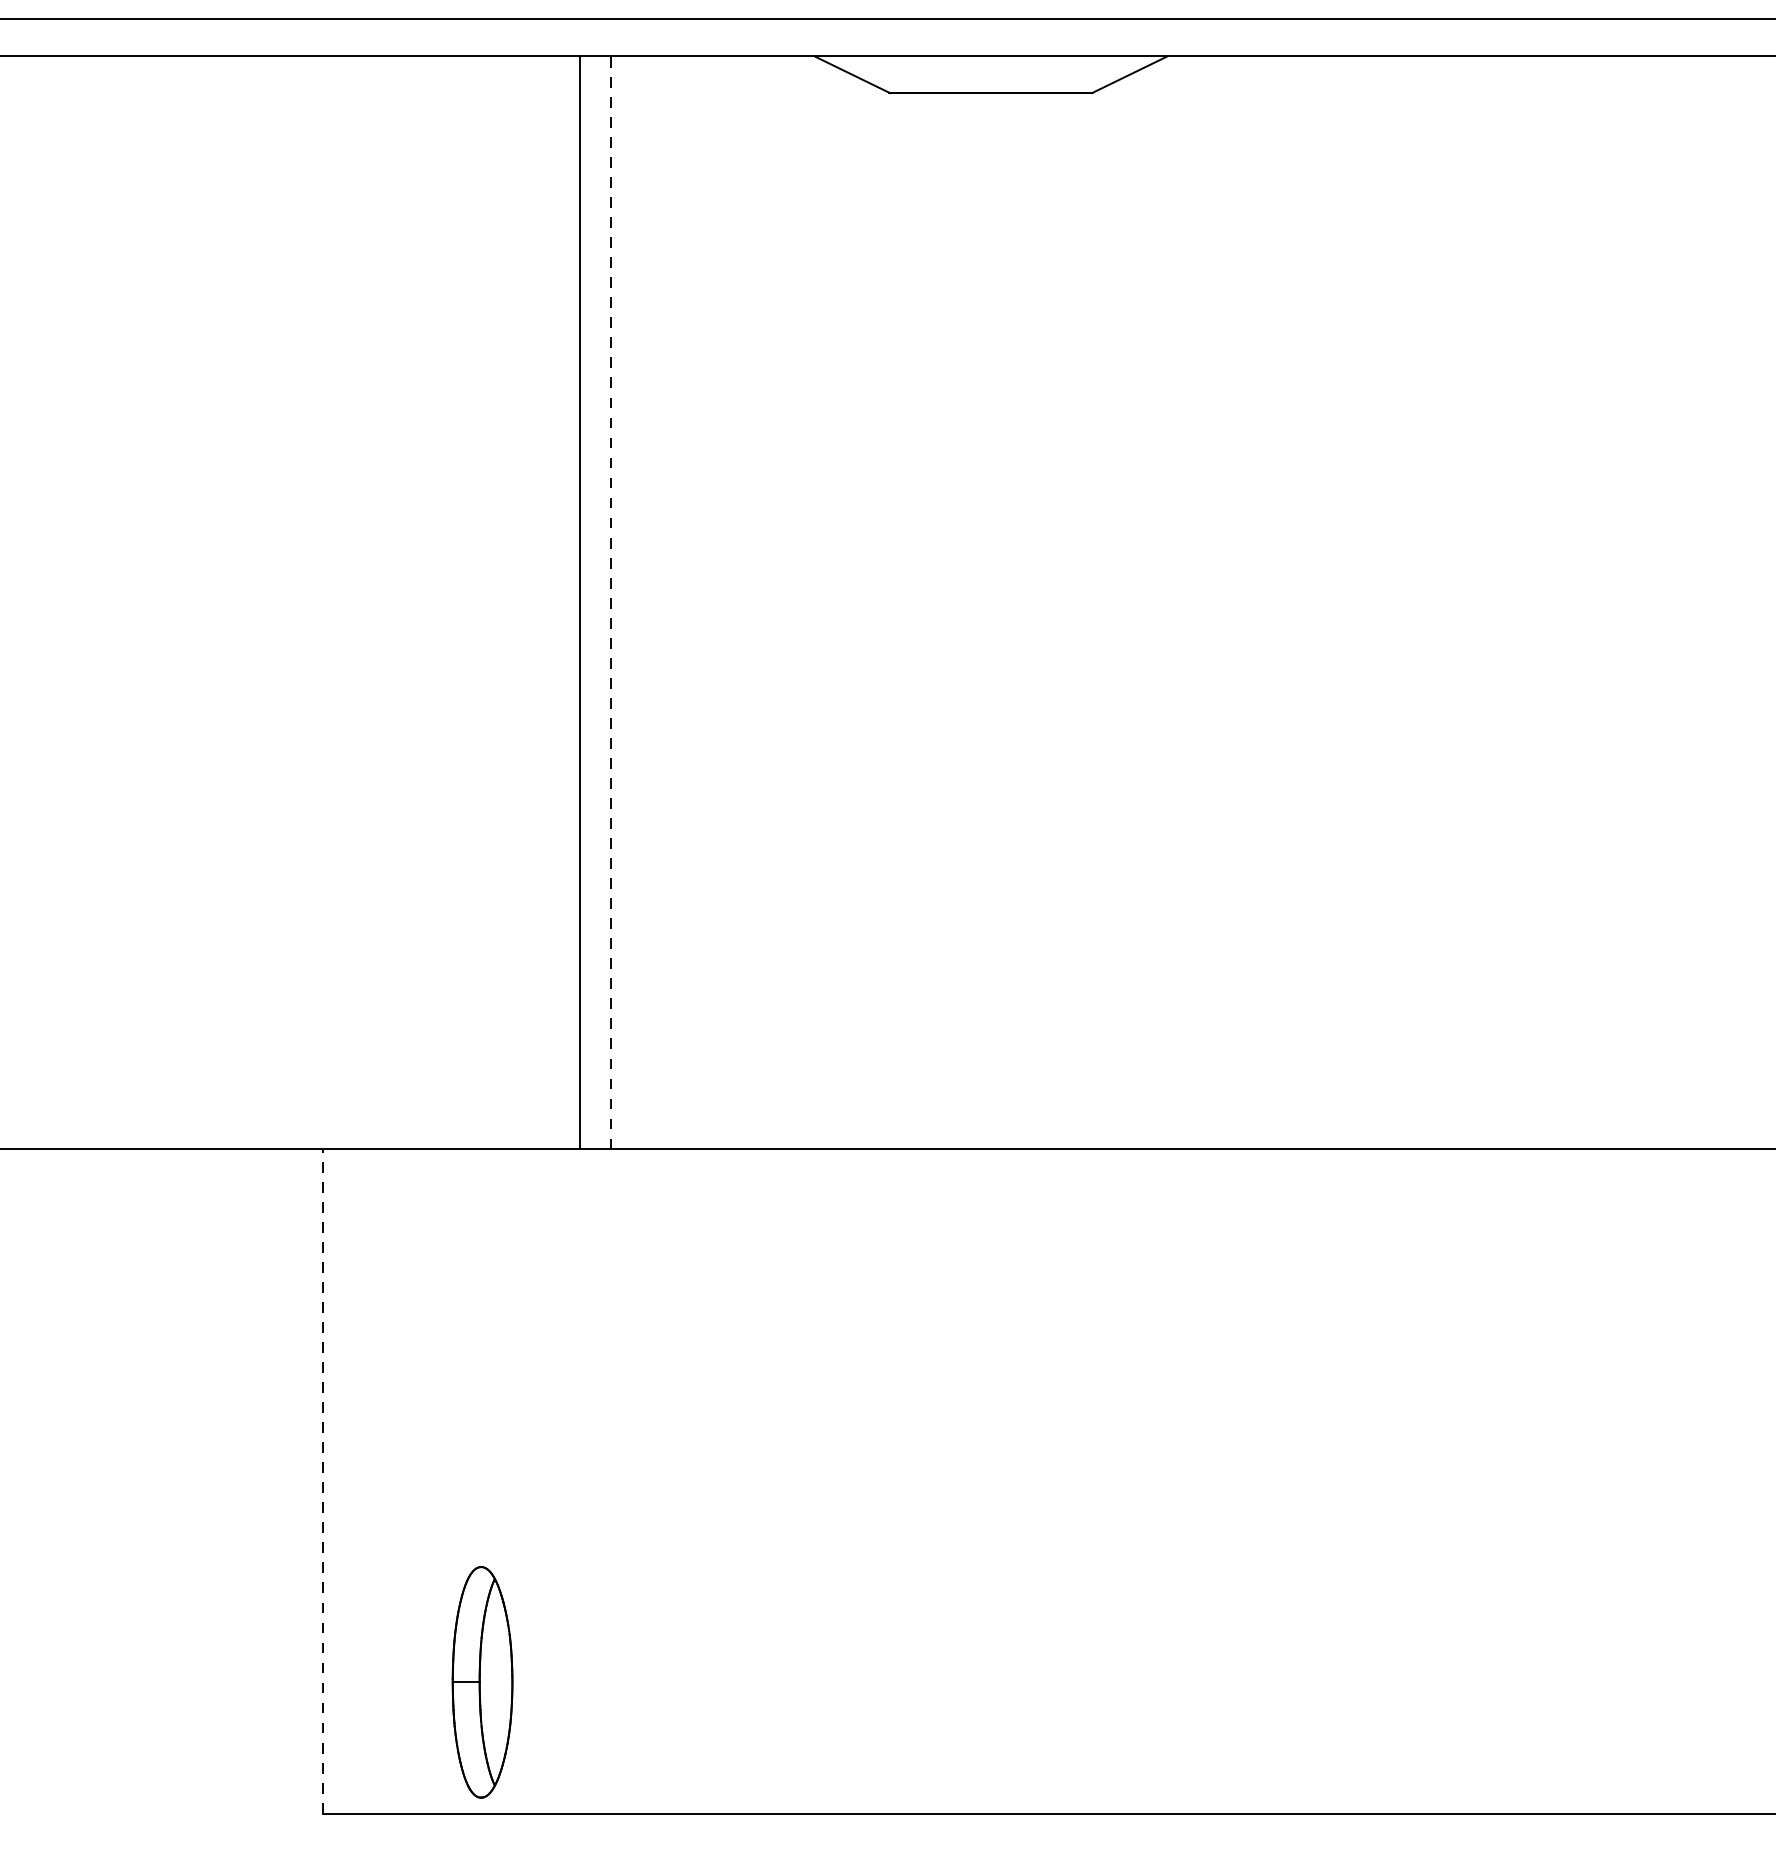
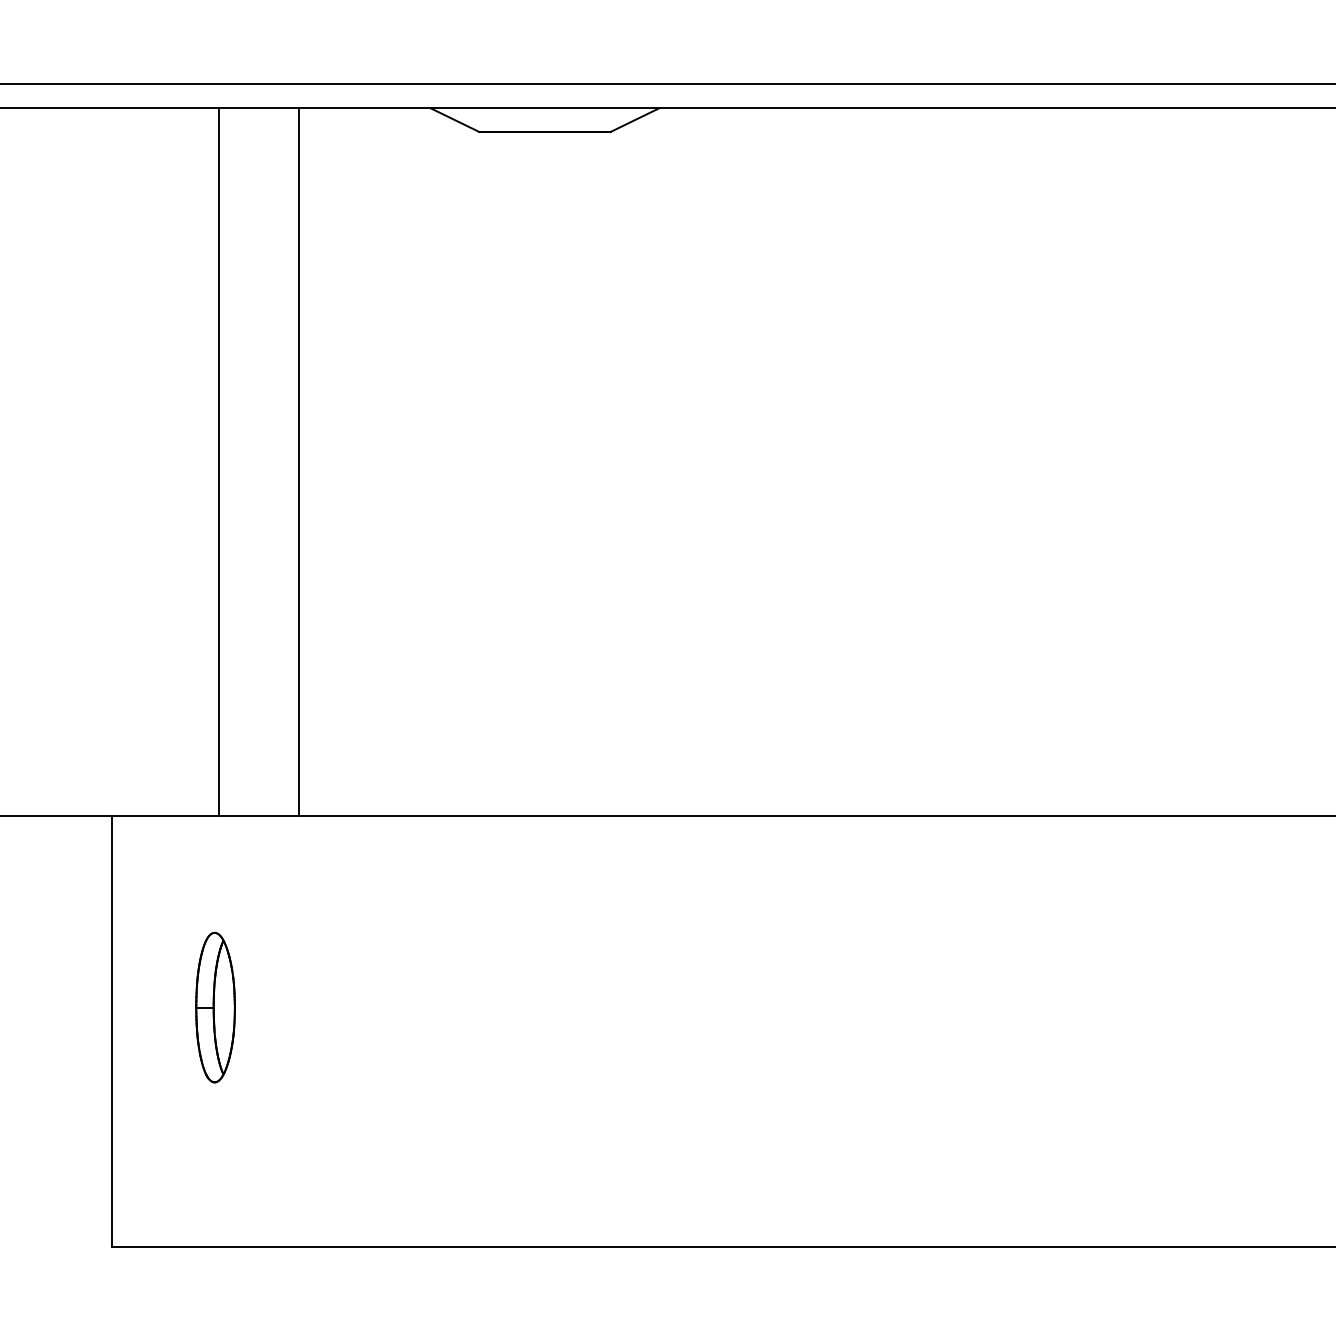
line: (610, 601) -> (298, 461), dashed -> solid
line: (579, 603) -> (218, 462), moved
line: (323, 1481) -> (112, 1031), dashed -> solid
part: (482, 1682) -> (215, 1007), moved

